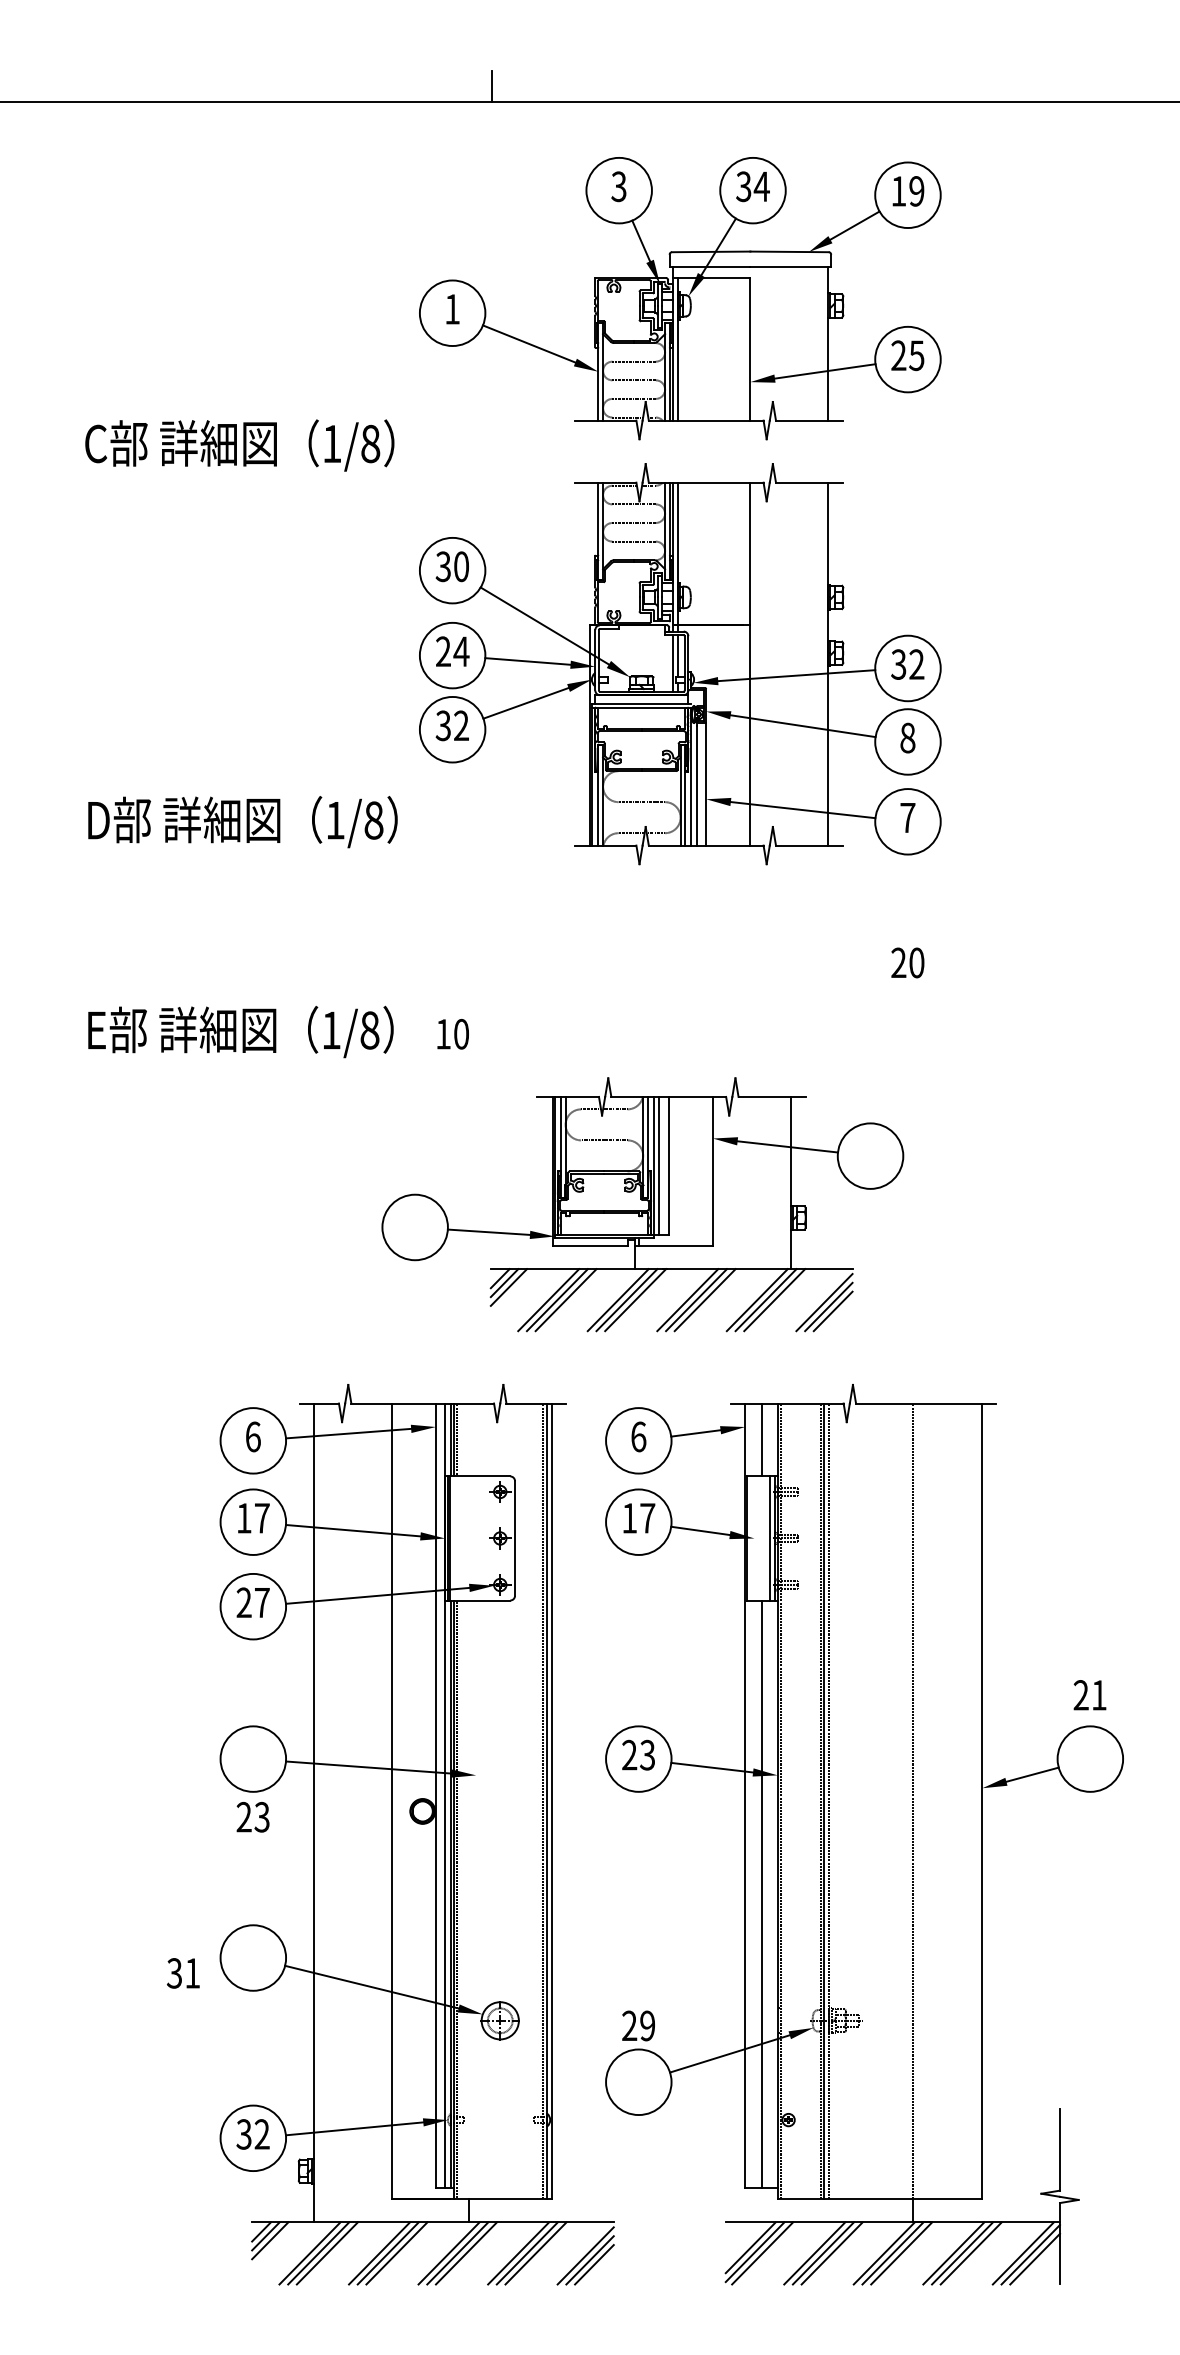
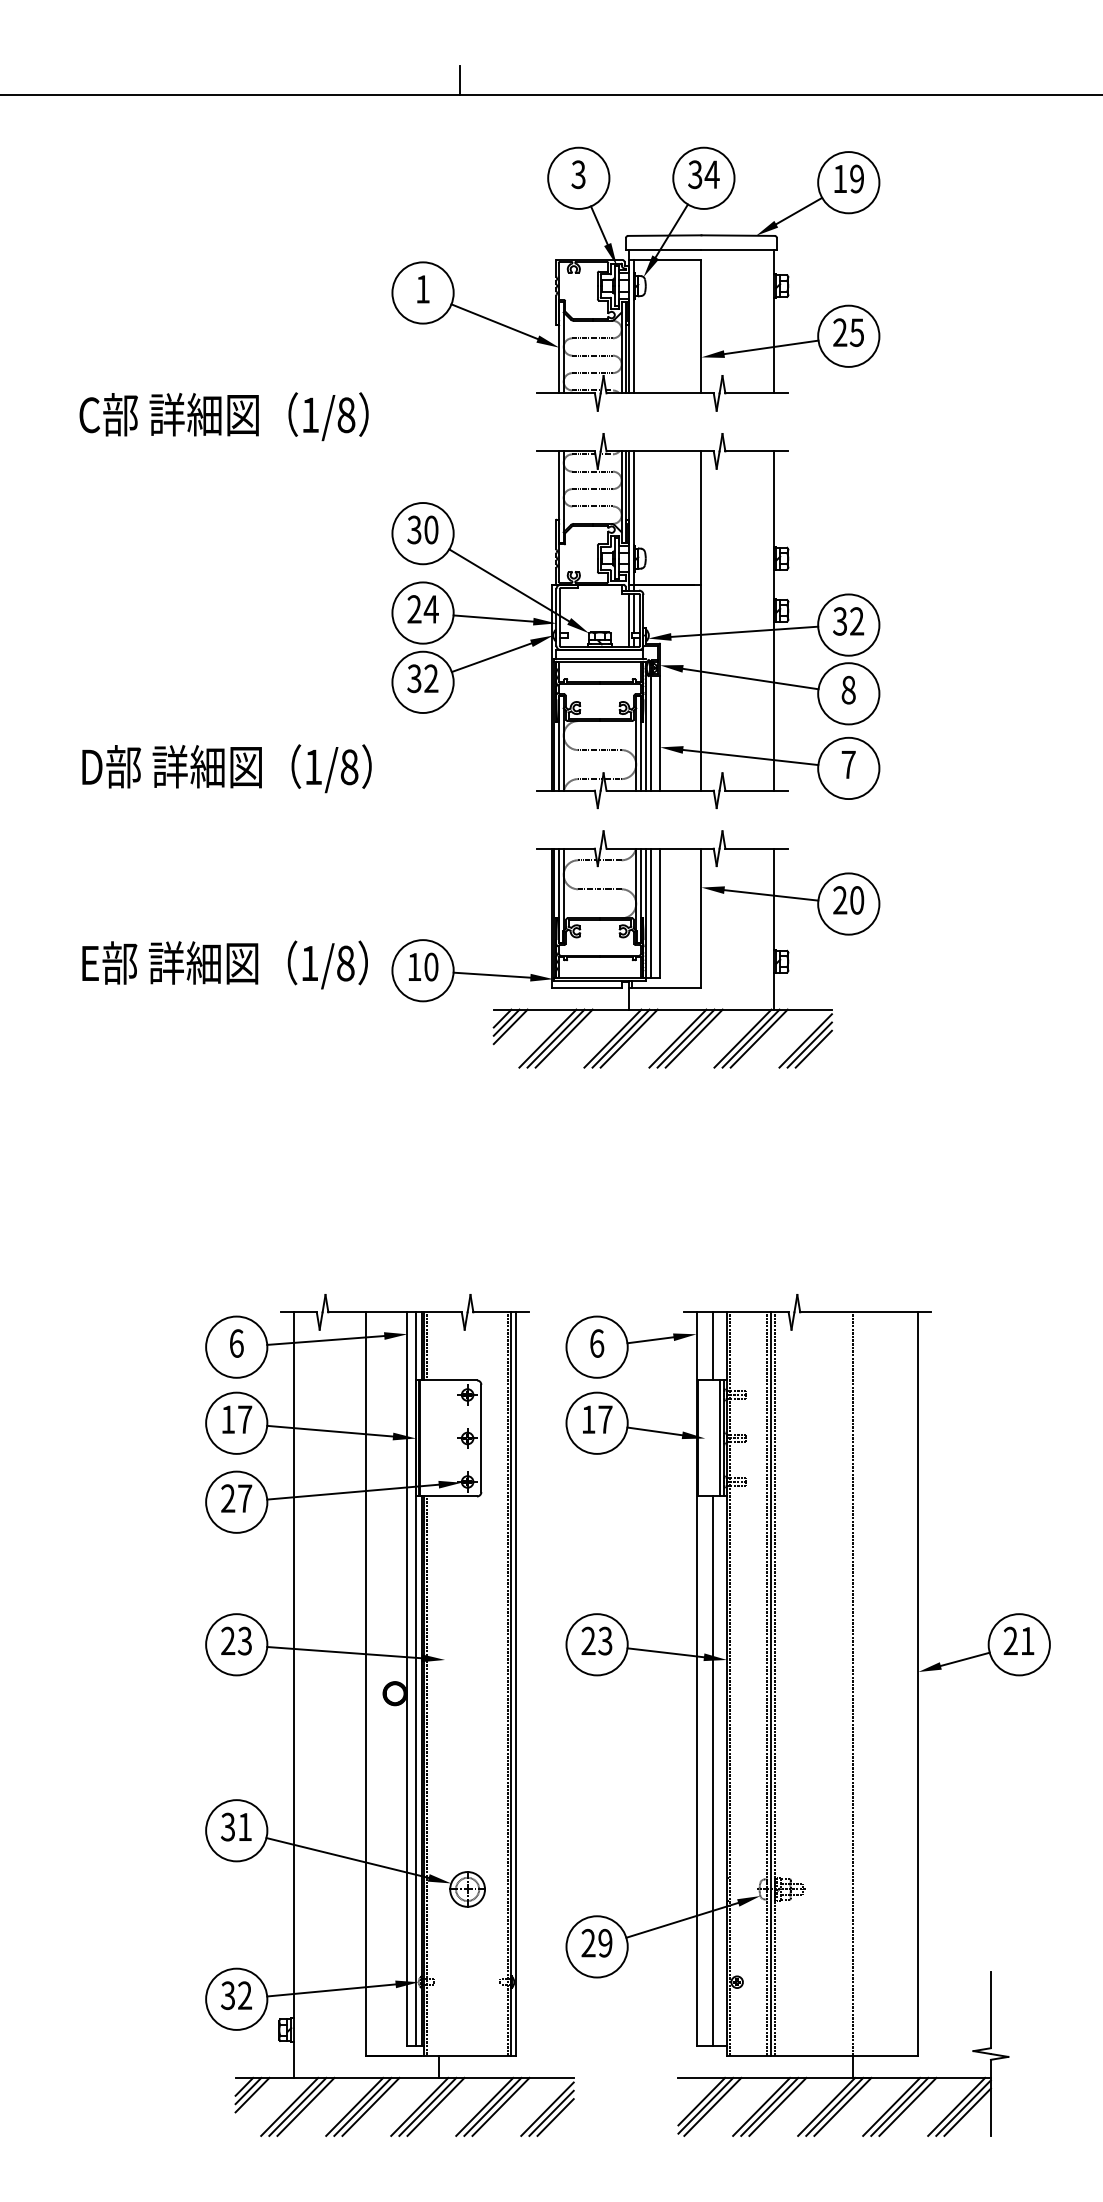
part: (642, 1204) -> (635, 949), moved
text: (1089, 1694) -> (1018, 1640), moved
text: (253, 1816) -> (236, 1640), moved
text: (183, 1972) -> (236, 1826), moved
text: (638, 2026) -> (596, 1943), moved

